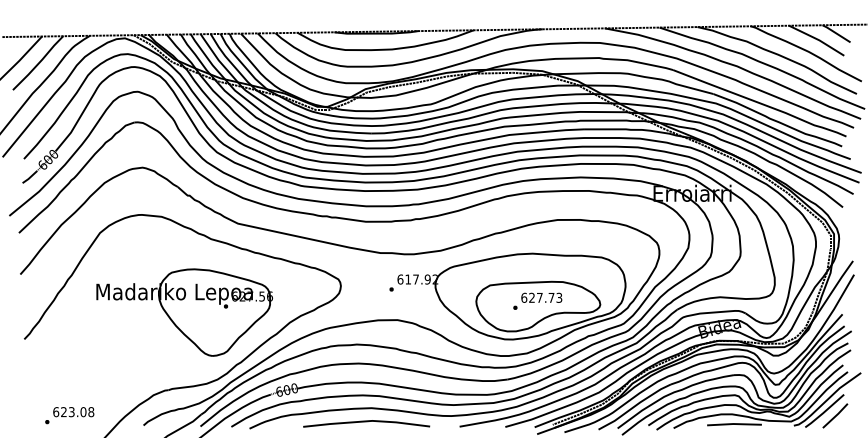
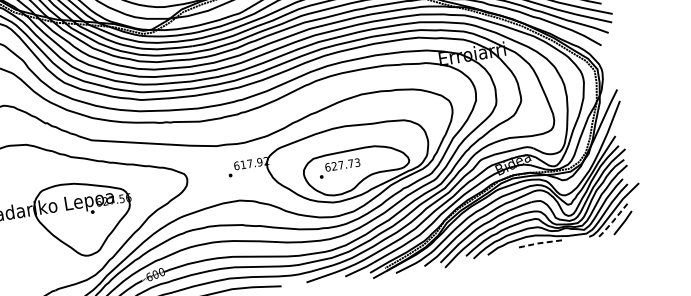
text: (537, 300) -> (339, 167), moved
line: (823, 412) -> (612, 221), solid -> dashed
line: (733, 424) -> (537, 243), solid -> dashed

